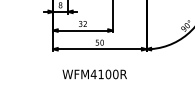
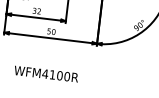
text: (94, 74) -> (46, 74), moved

